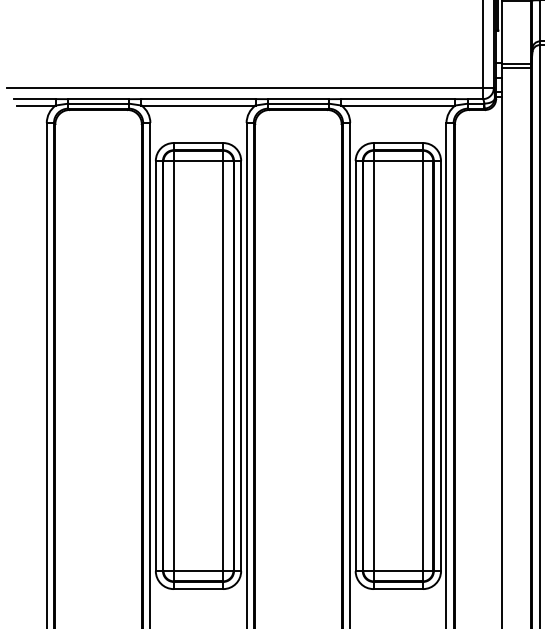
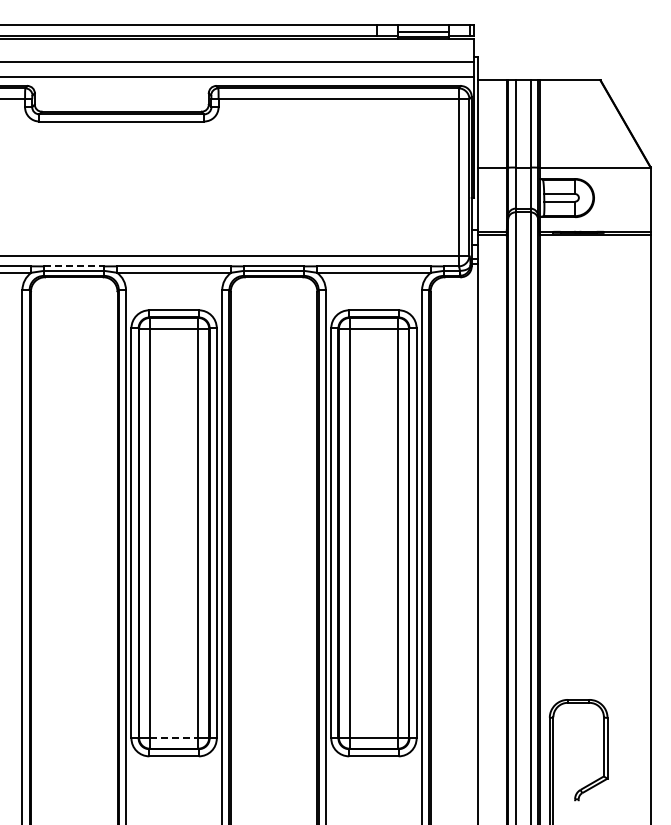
line: (98, 99) -> (74, 266), solid -> dashed
line: (198, 570) -> (174, 737), solid -> dashed

